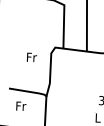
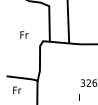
text: (32, 56) -> (24, 34), moved

